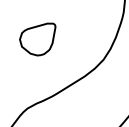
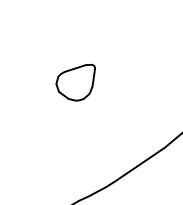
part: (37, 39) -> (75, 83), size x0.6

